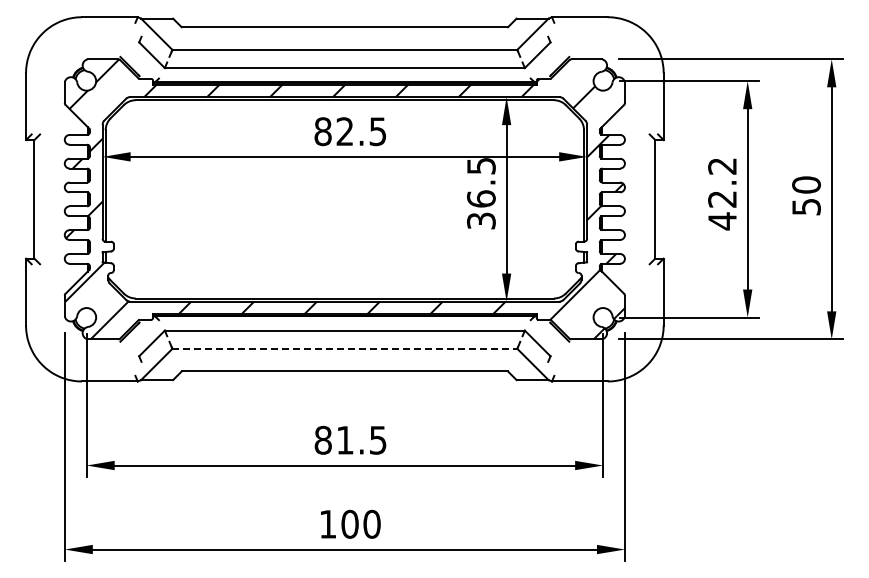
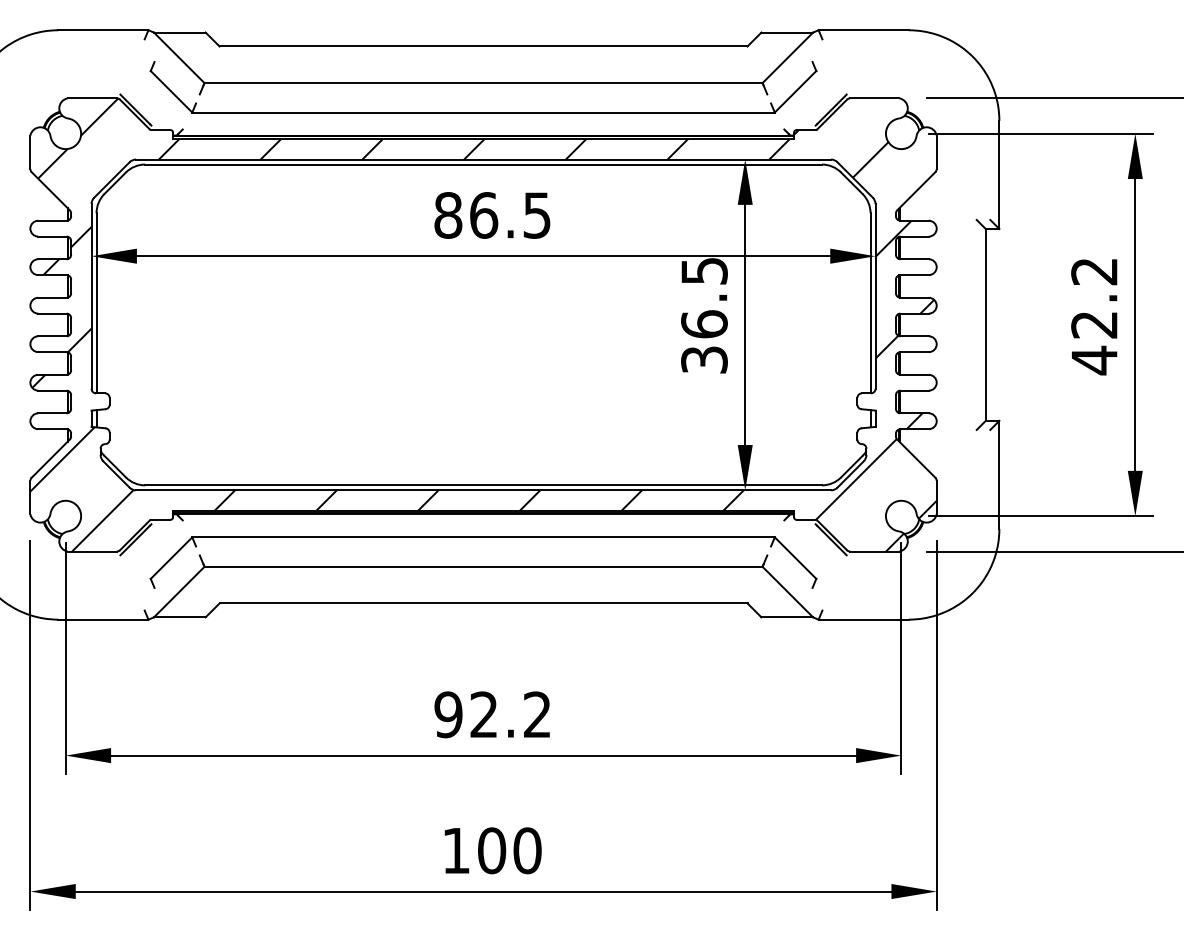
text: (344, 131) -> (482, 215), 82.5 -> 86.5
line: (345, 348) -> (484, 566), dashed -> solid
text: (350, 439) -> (492, 713), 81.5 -> 92.2

